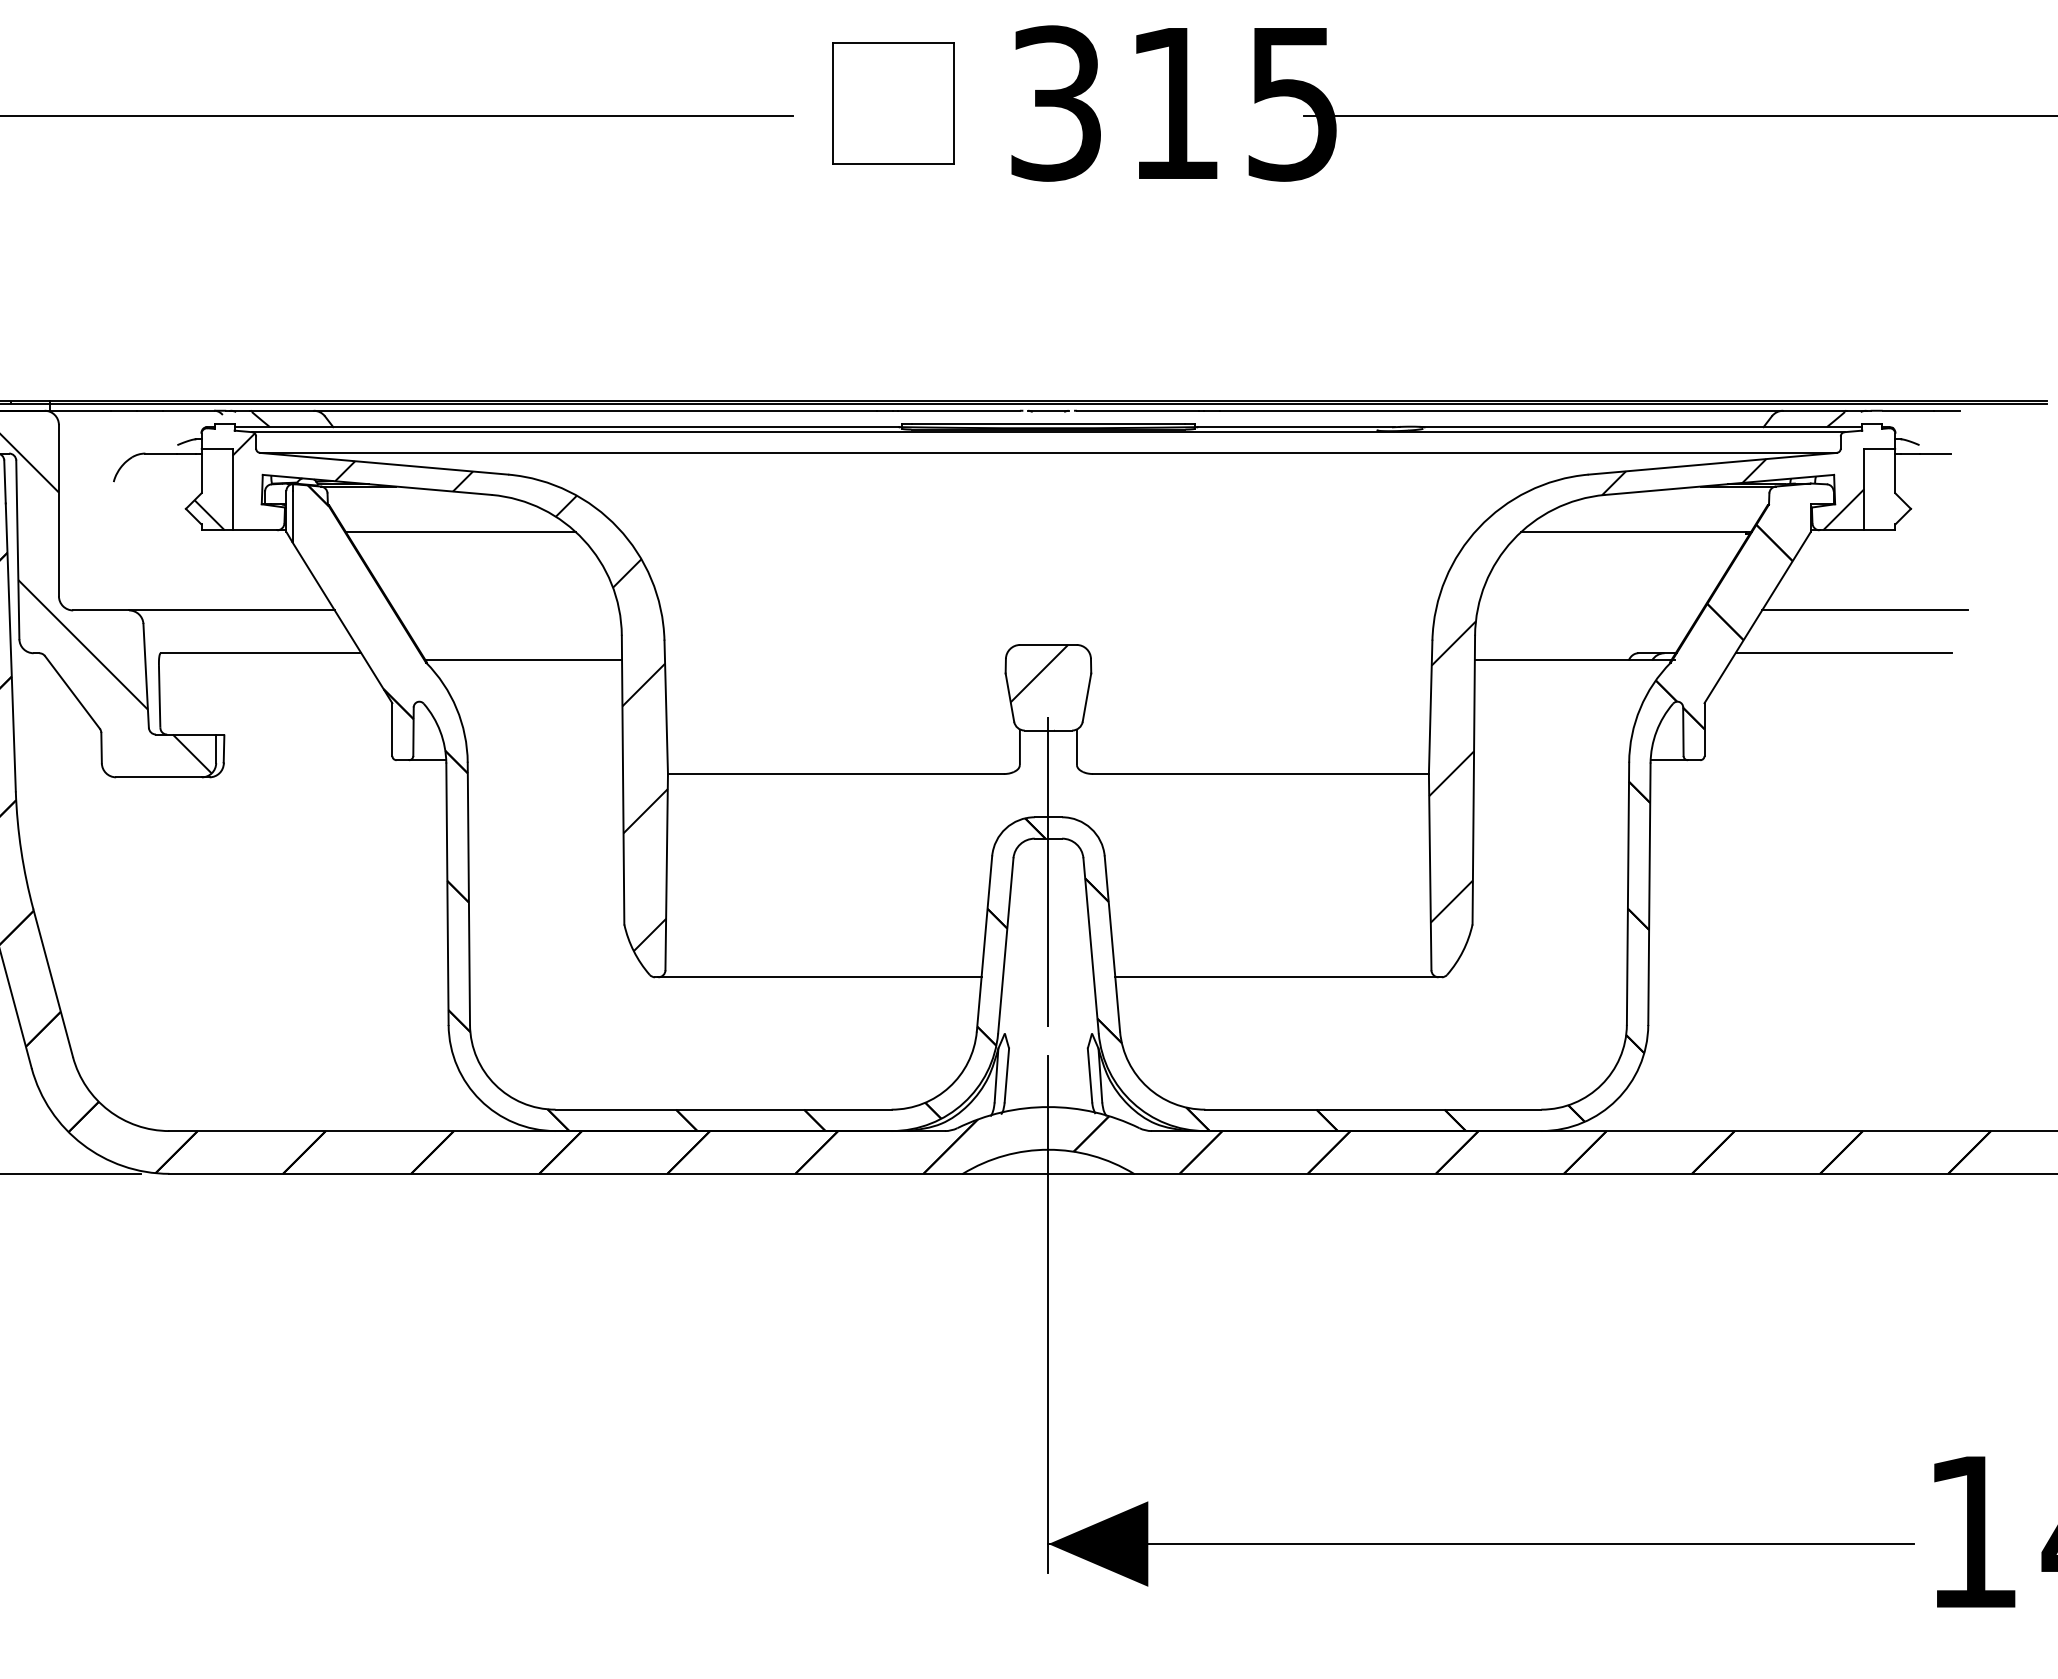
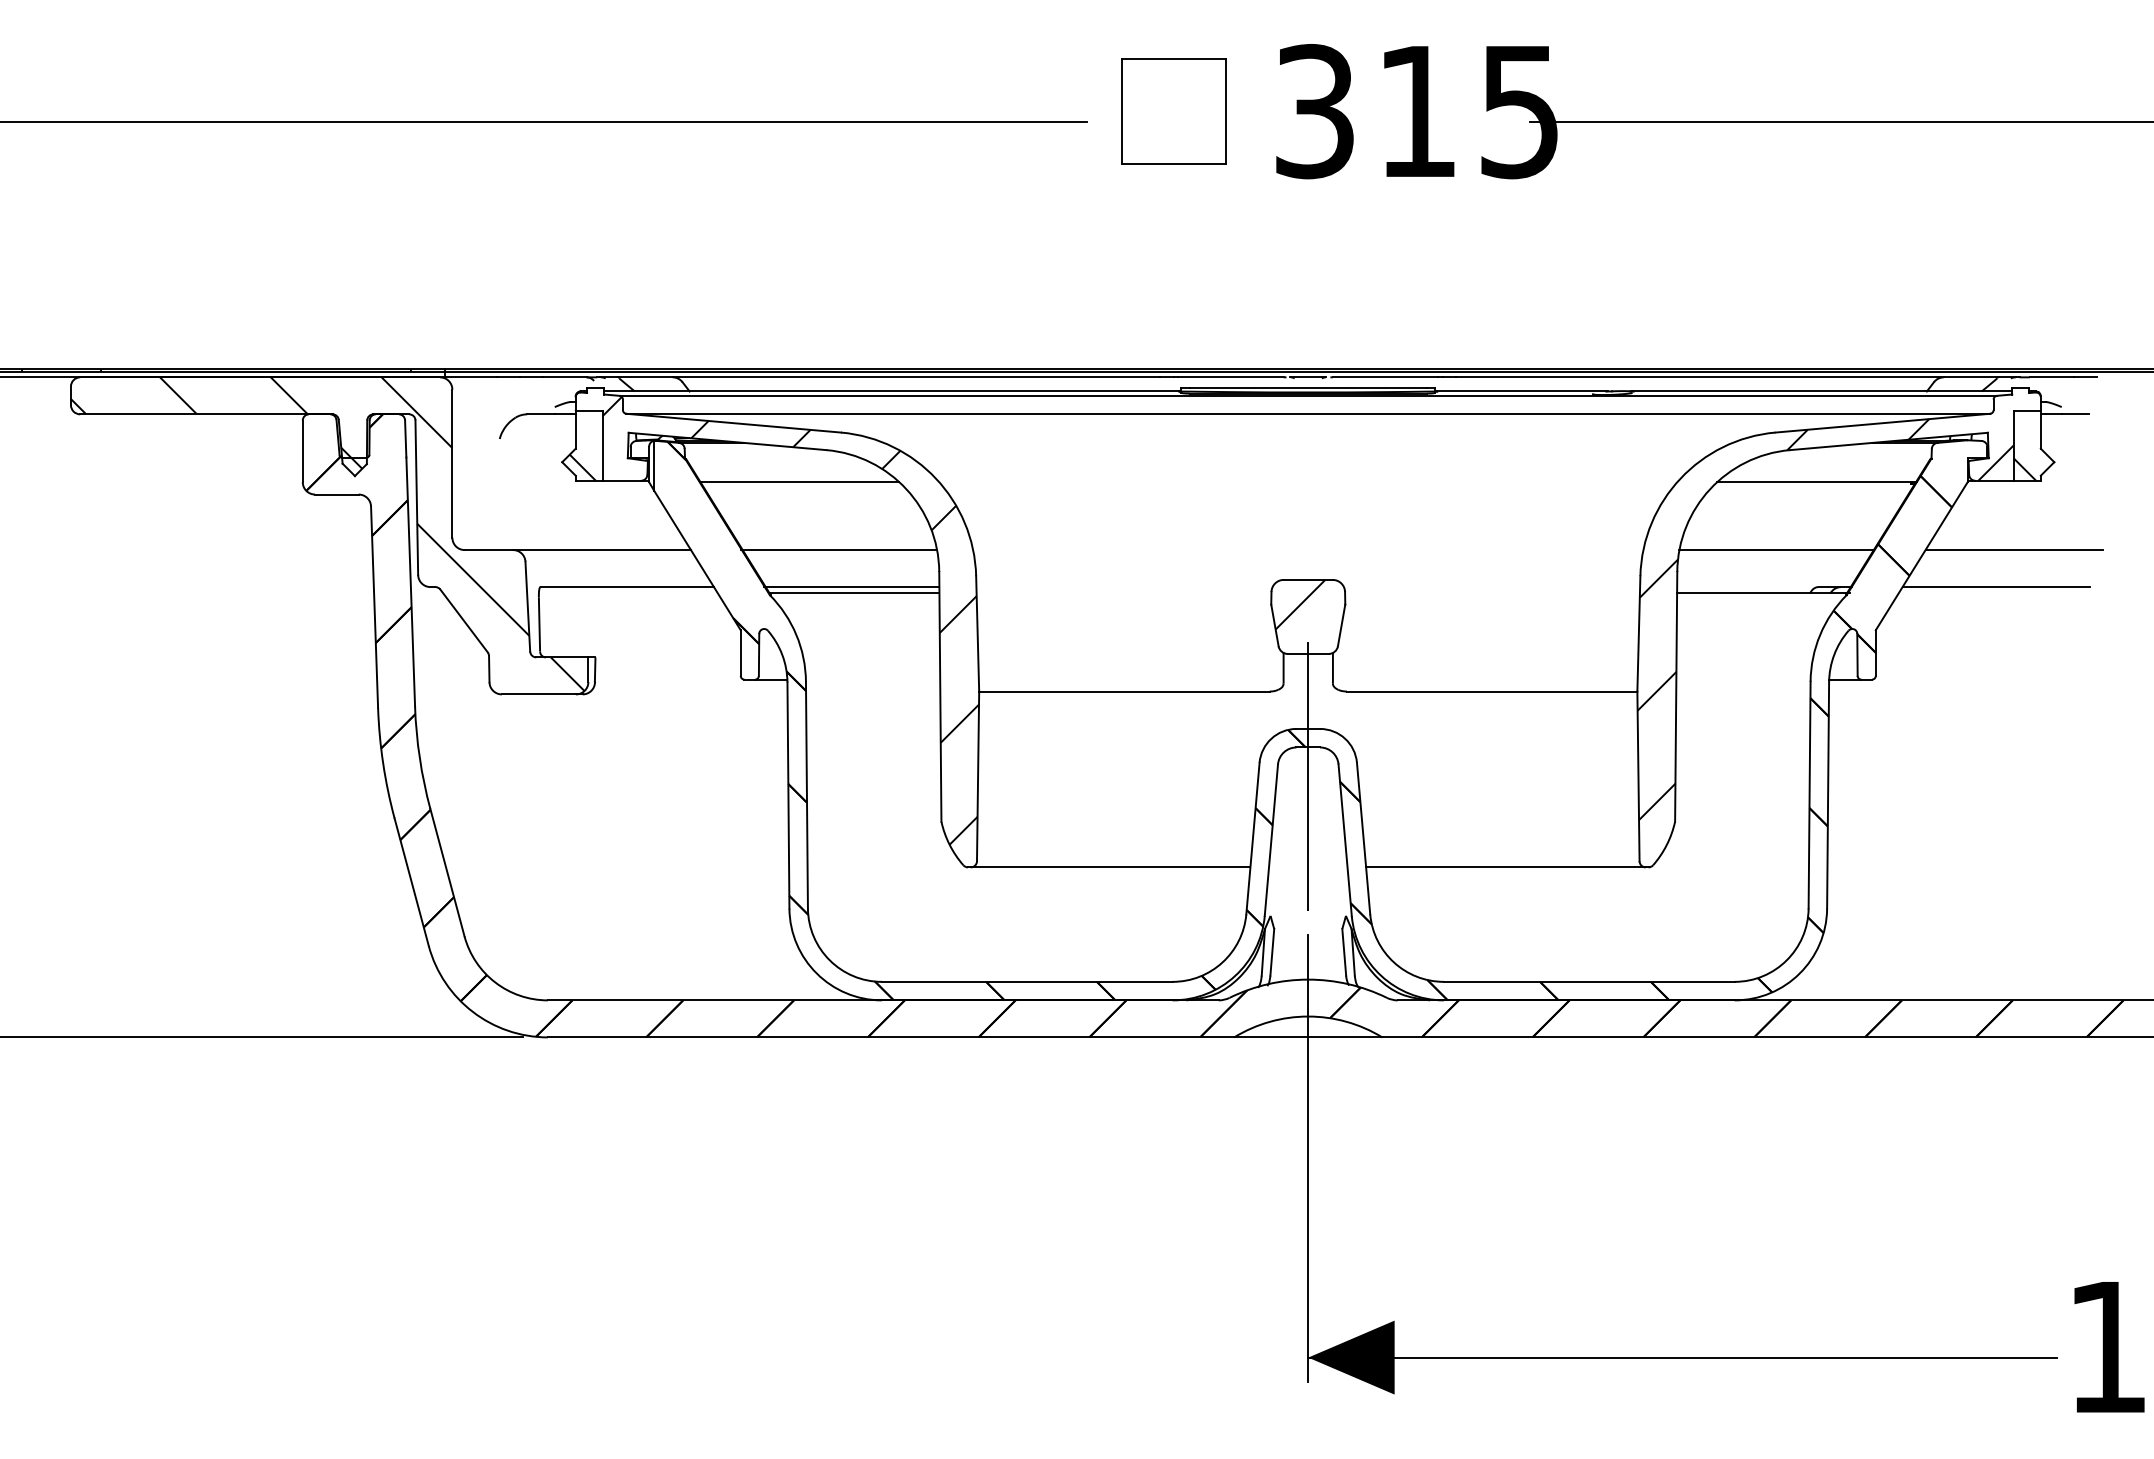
hatch: (1876, 517) -> (2024, 469), added
line: (506, 610) -> (839, 550), added
line: (1589, 610) -> (1776, 550), added
line: (520, 653) -> (851, 587), added

